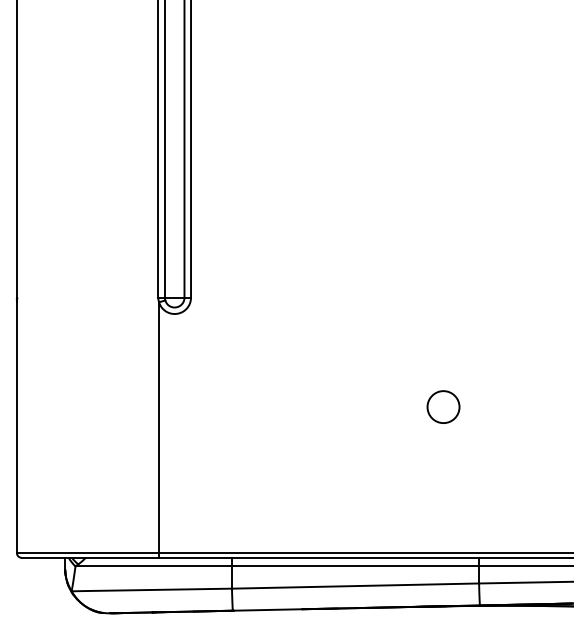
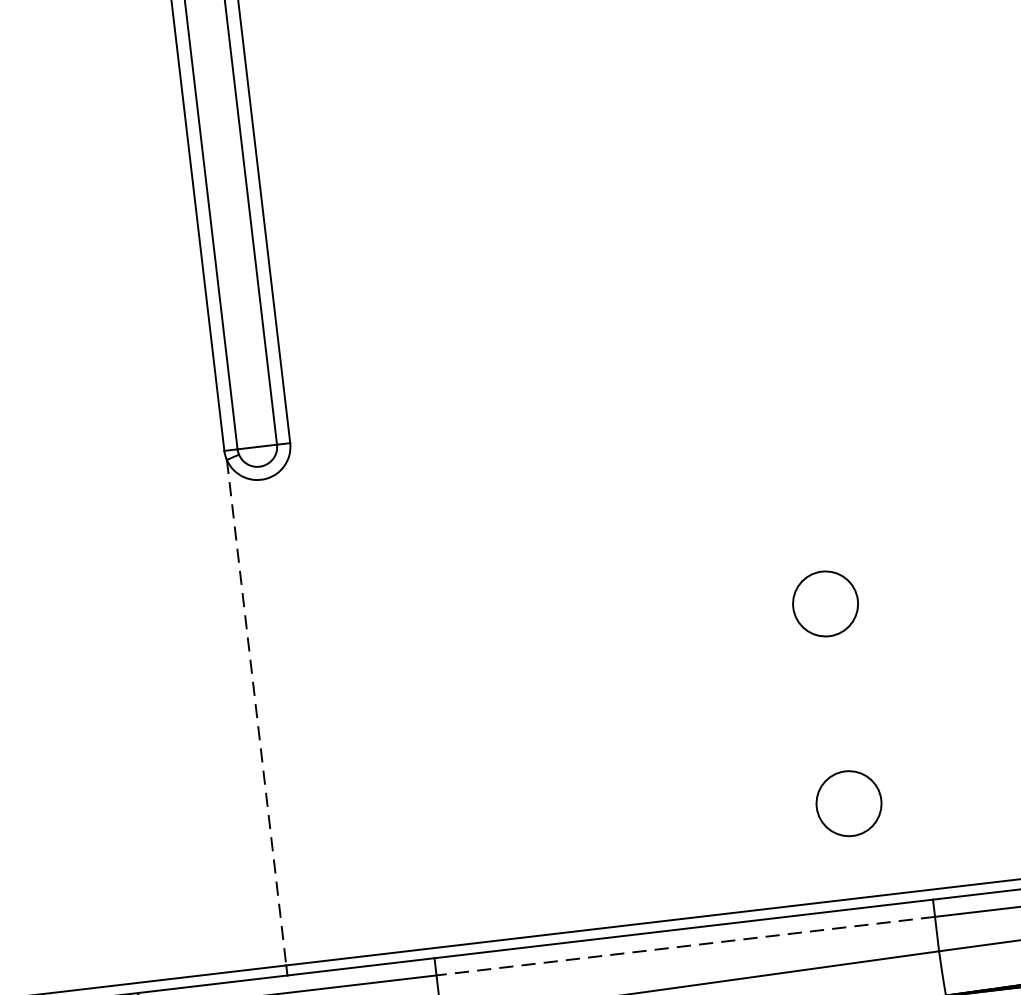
line: (159, 428) -> (257, 714), solid -> dashed
circle: (443, 505) -> (848, 802), added
line: (355, 566) -> (685, 946), solid -> dashed

